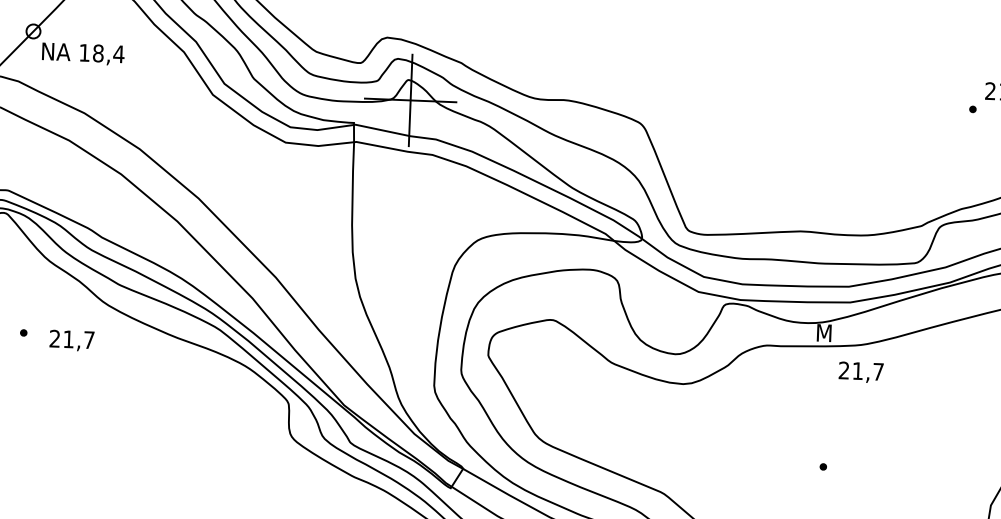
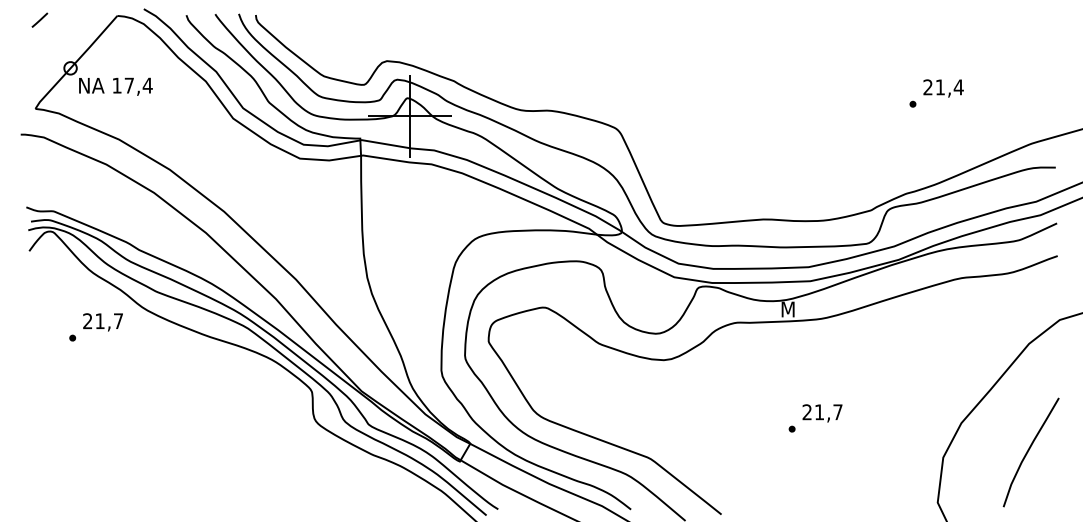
text: (98, 53) -> (129, 85), 18,4 -> 17,4
text: (71, 340) -> (102, 322), moved
text: (861, 372) -> (822, 413), moved

